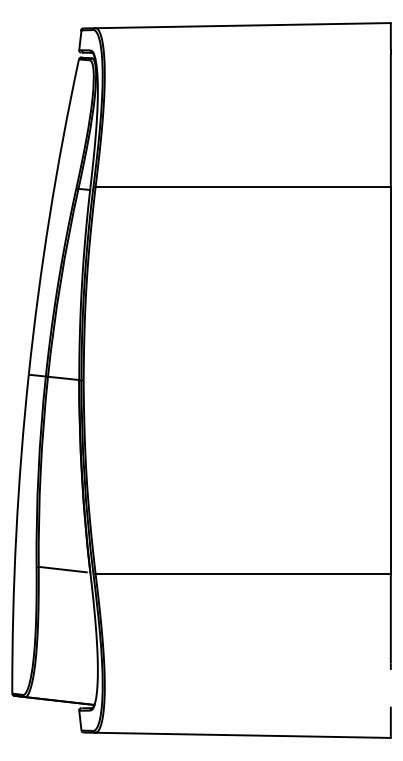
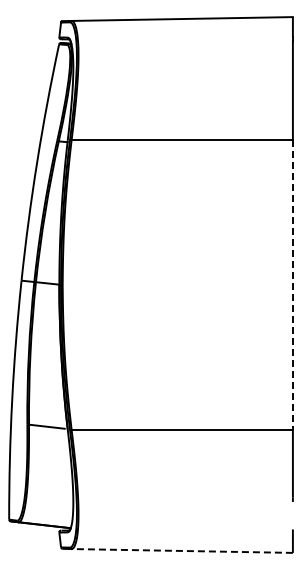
line: (390, 381) -> (292, 285), solid -> dashed
line: (243, 734) -> (182, 550), solid -> dashed

